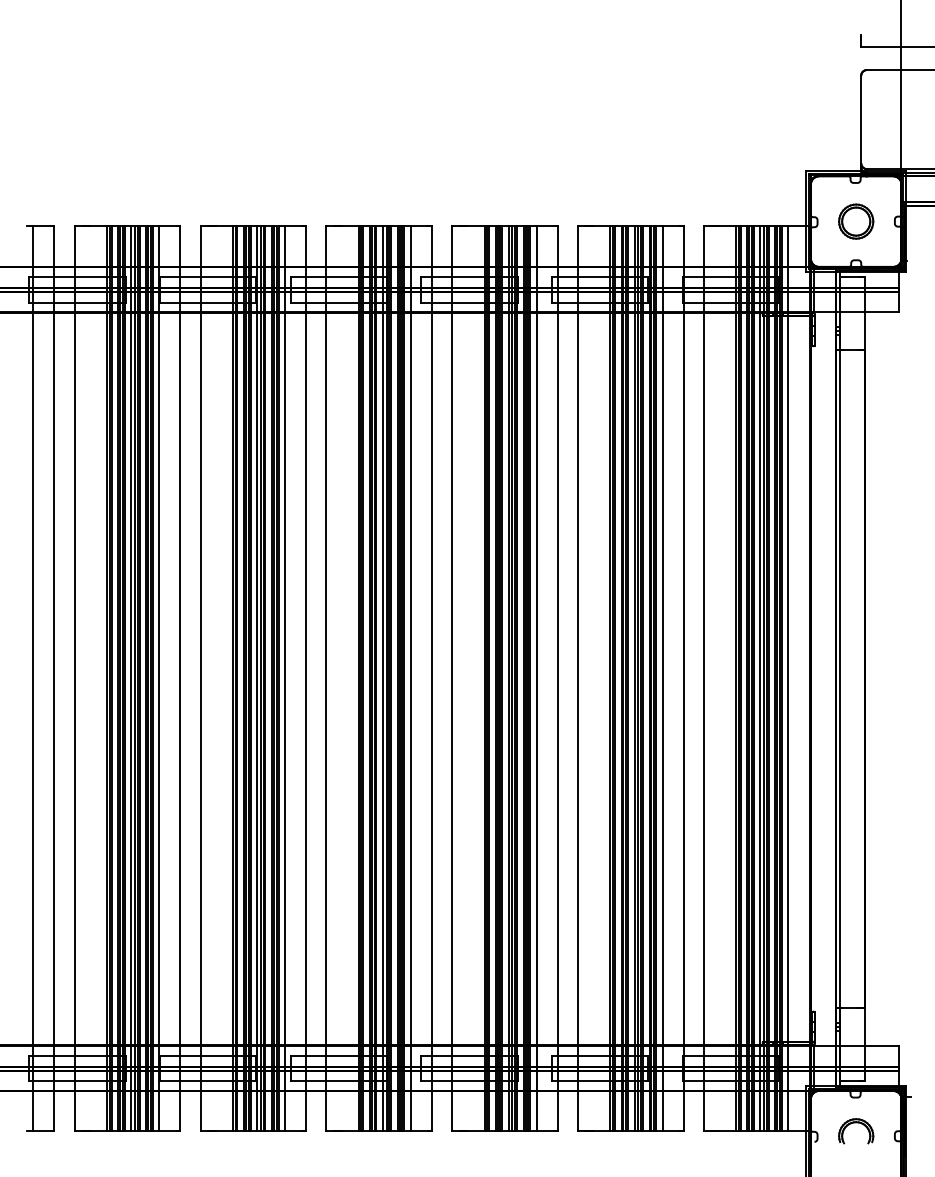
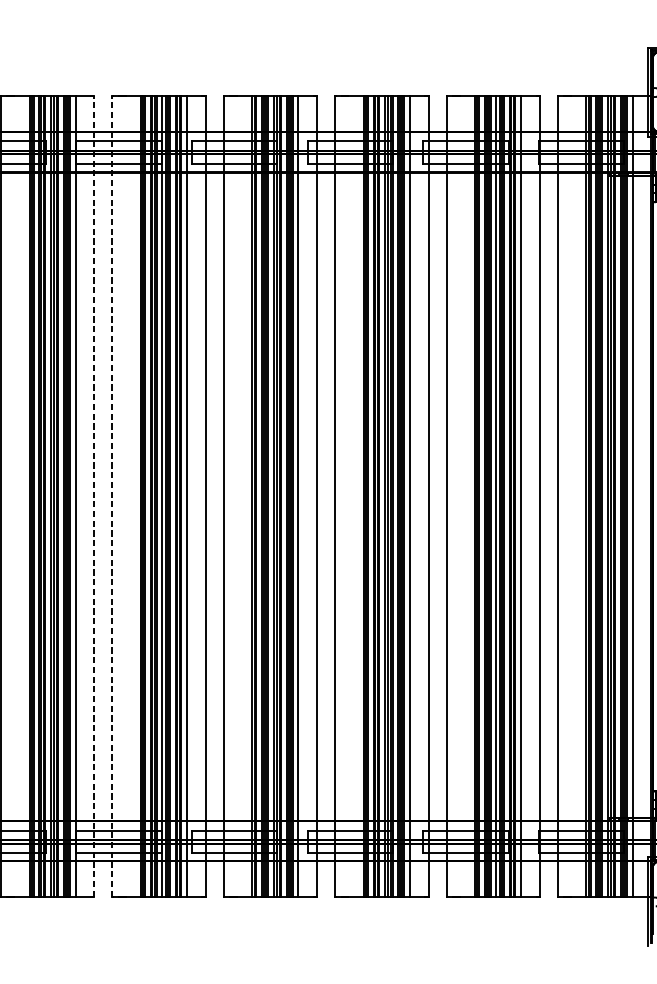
line: (180, 678) -> (94, 496), solid -> dashed
line: (200, 678) -> (112, 496), solid -> dashed

